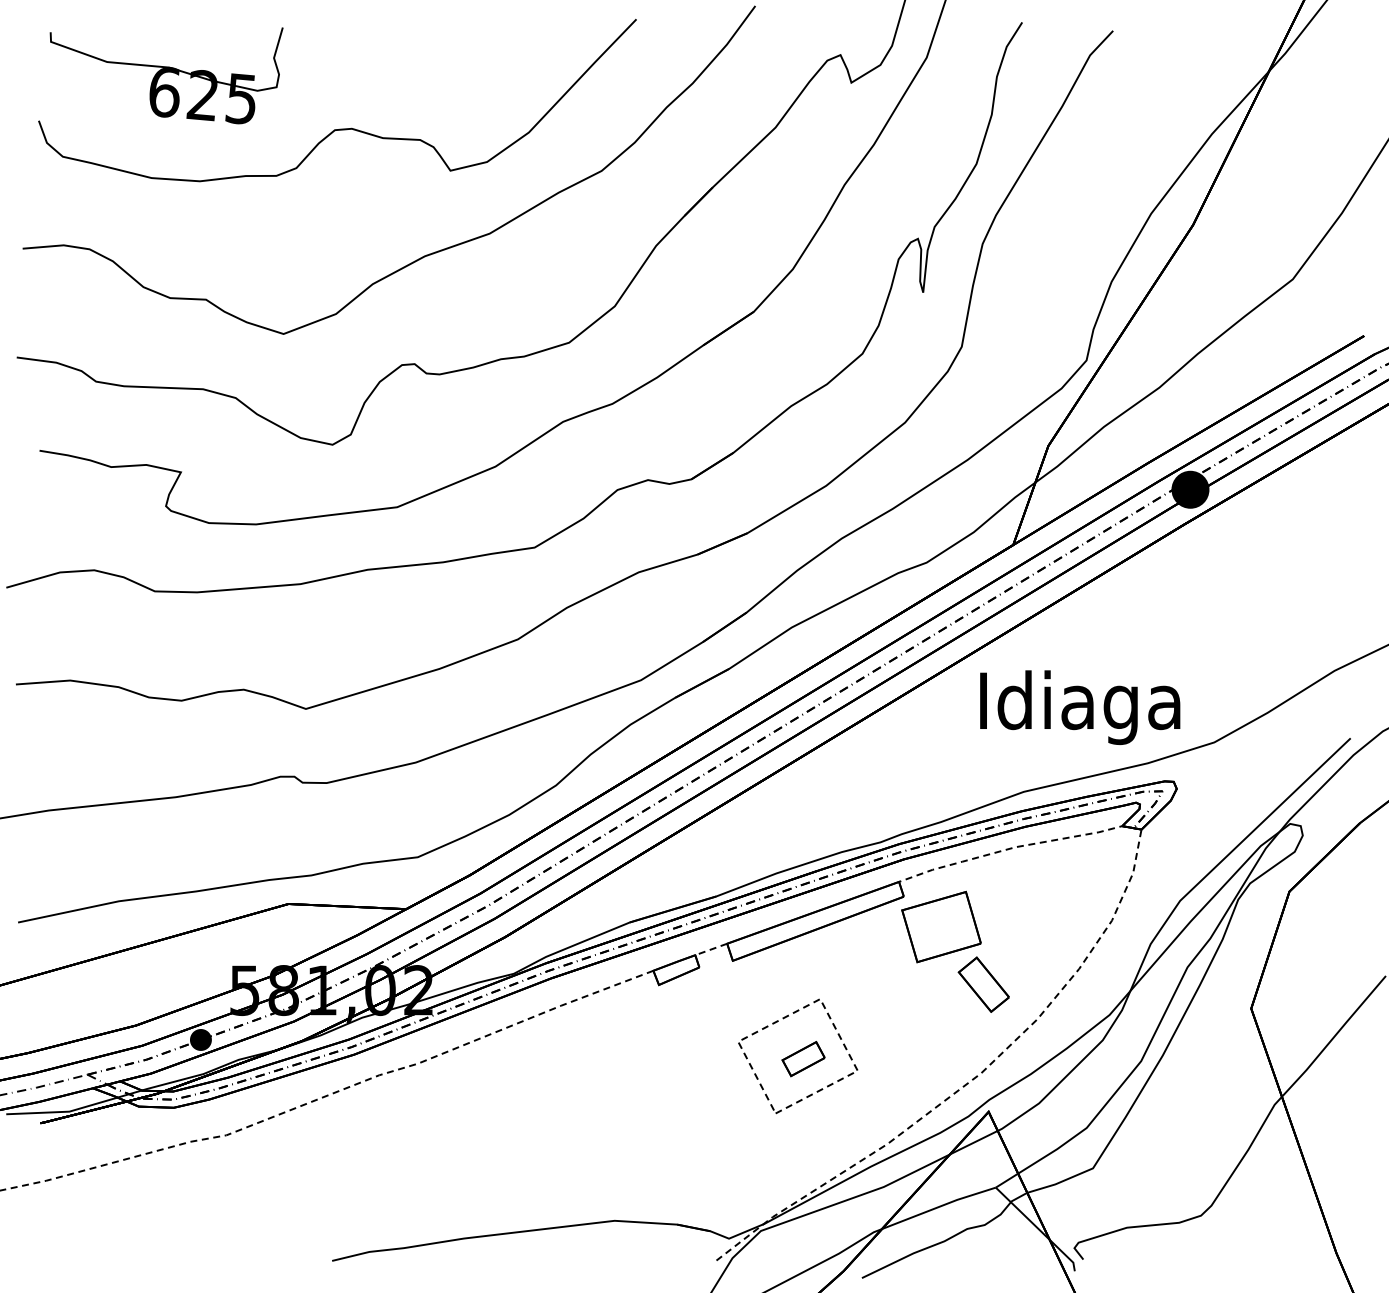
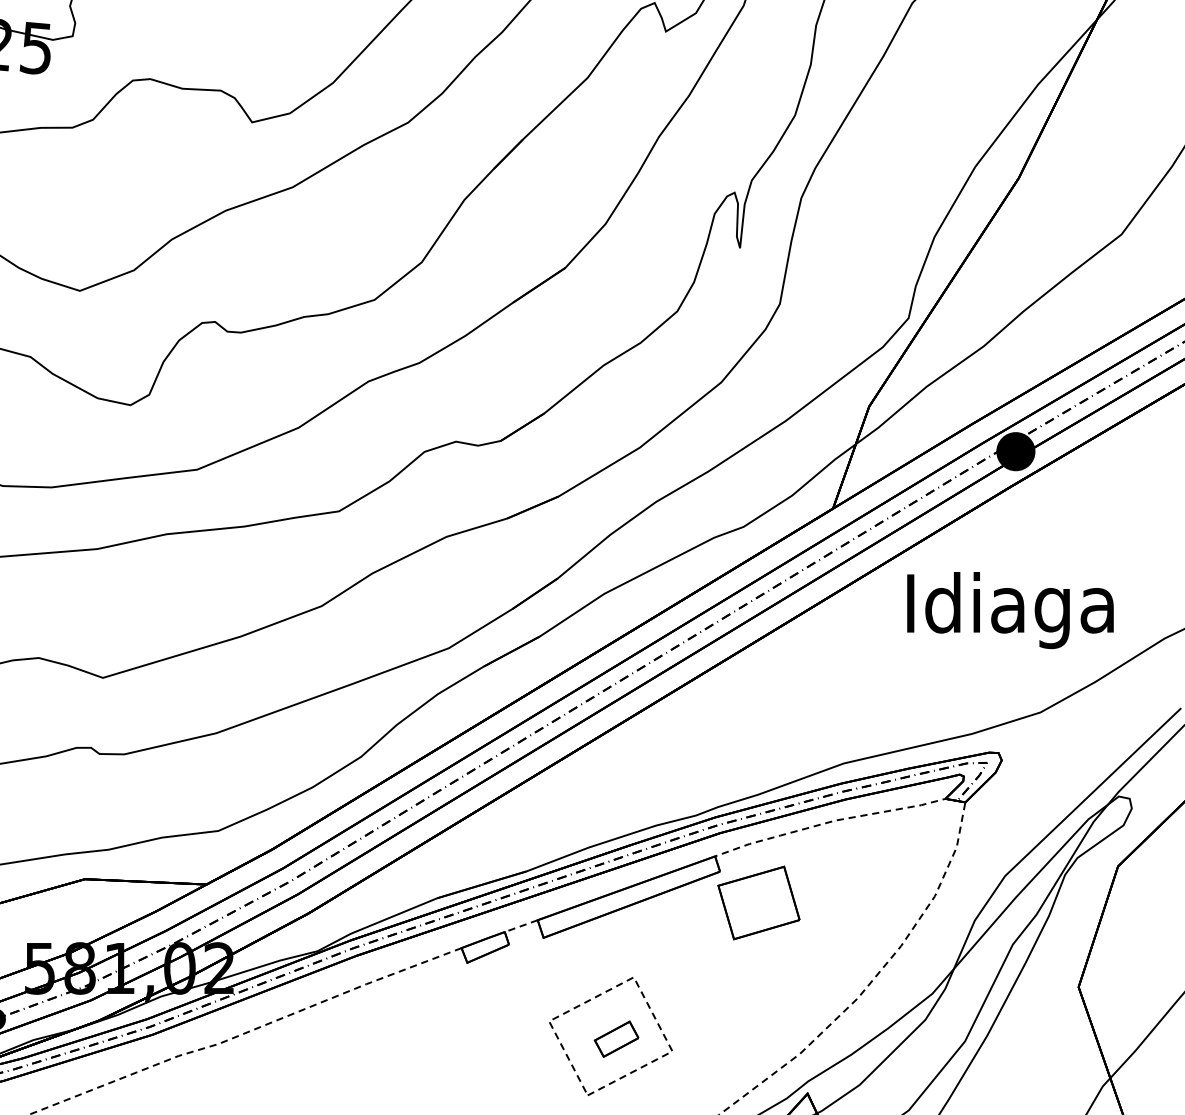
text: (1080, 707) -> (1010, 610), moved
part: (983, 984) -> (802, 962), removed

